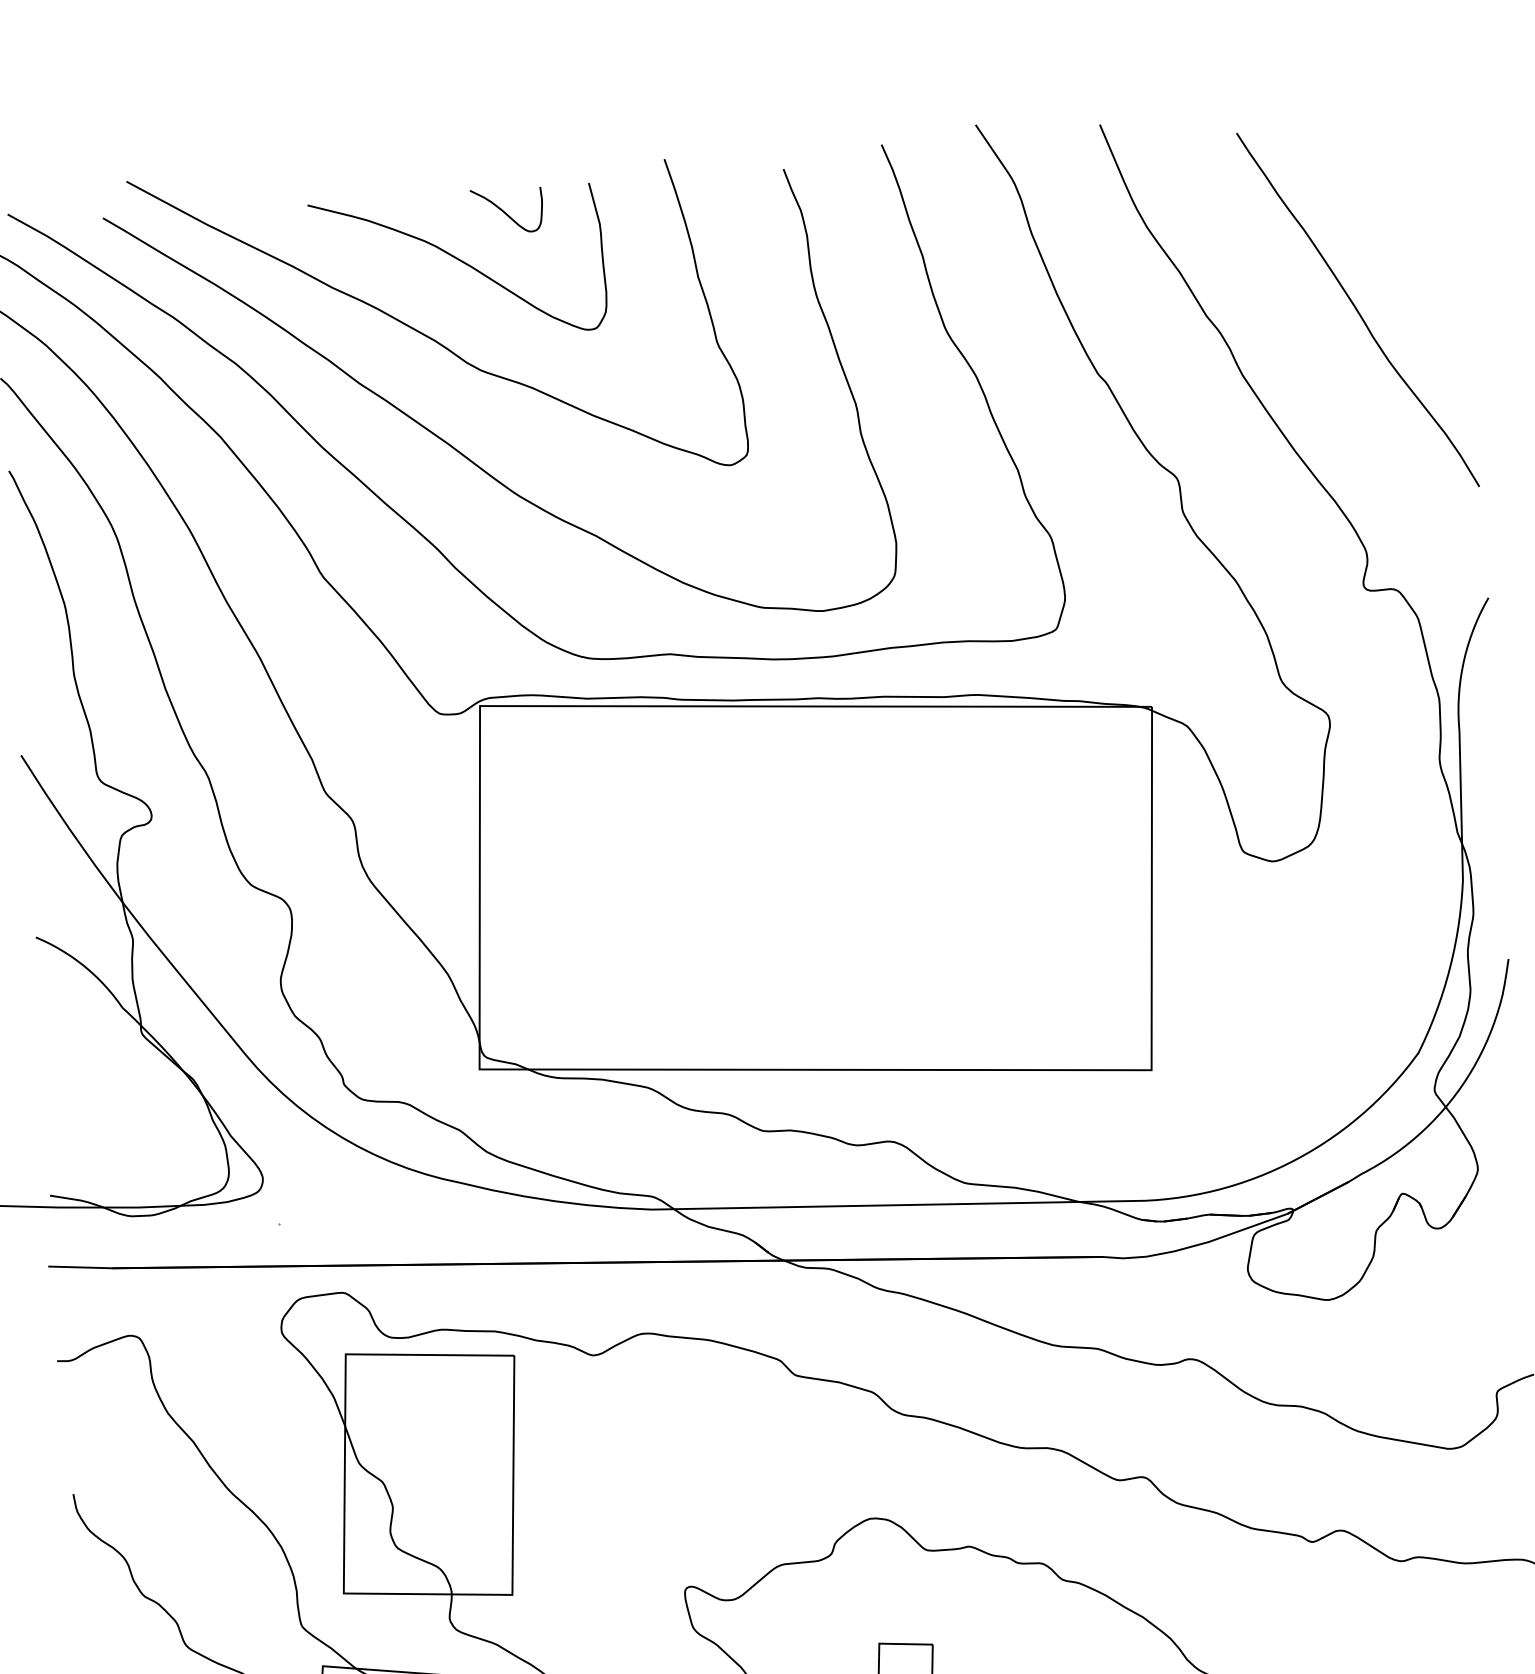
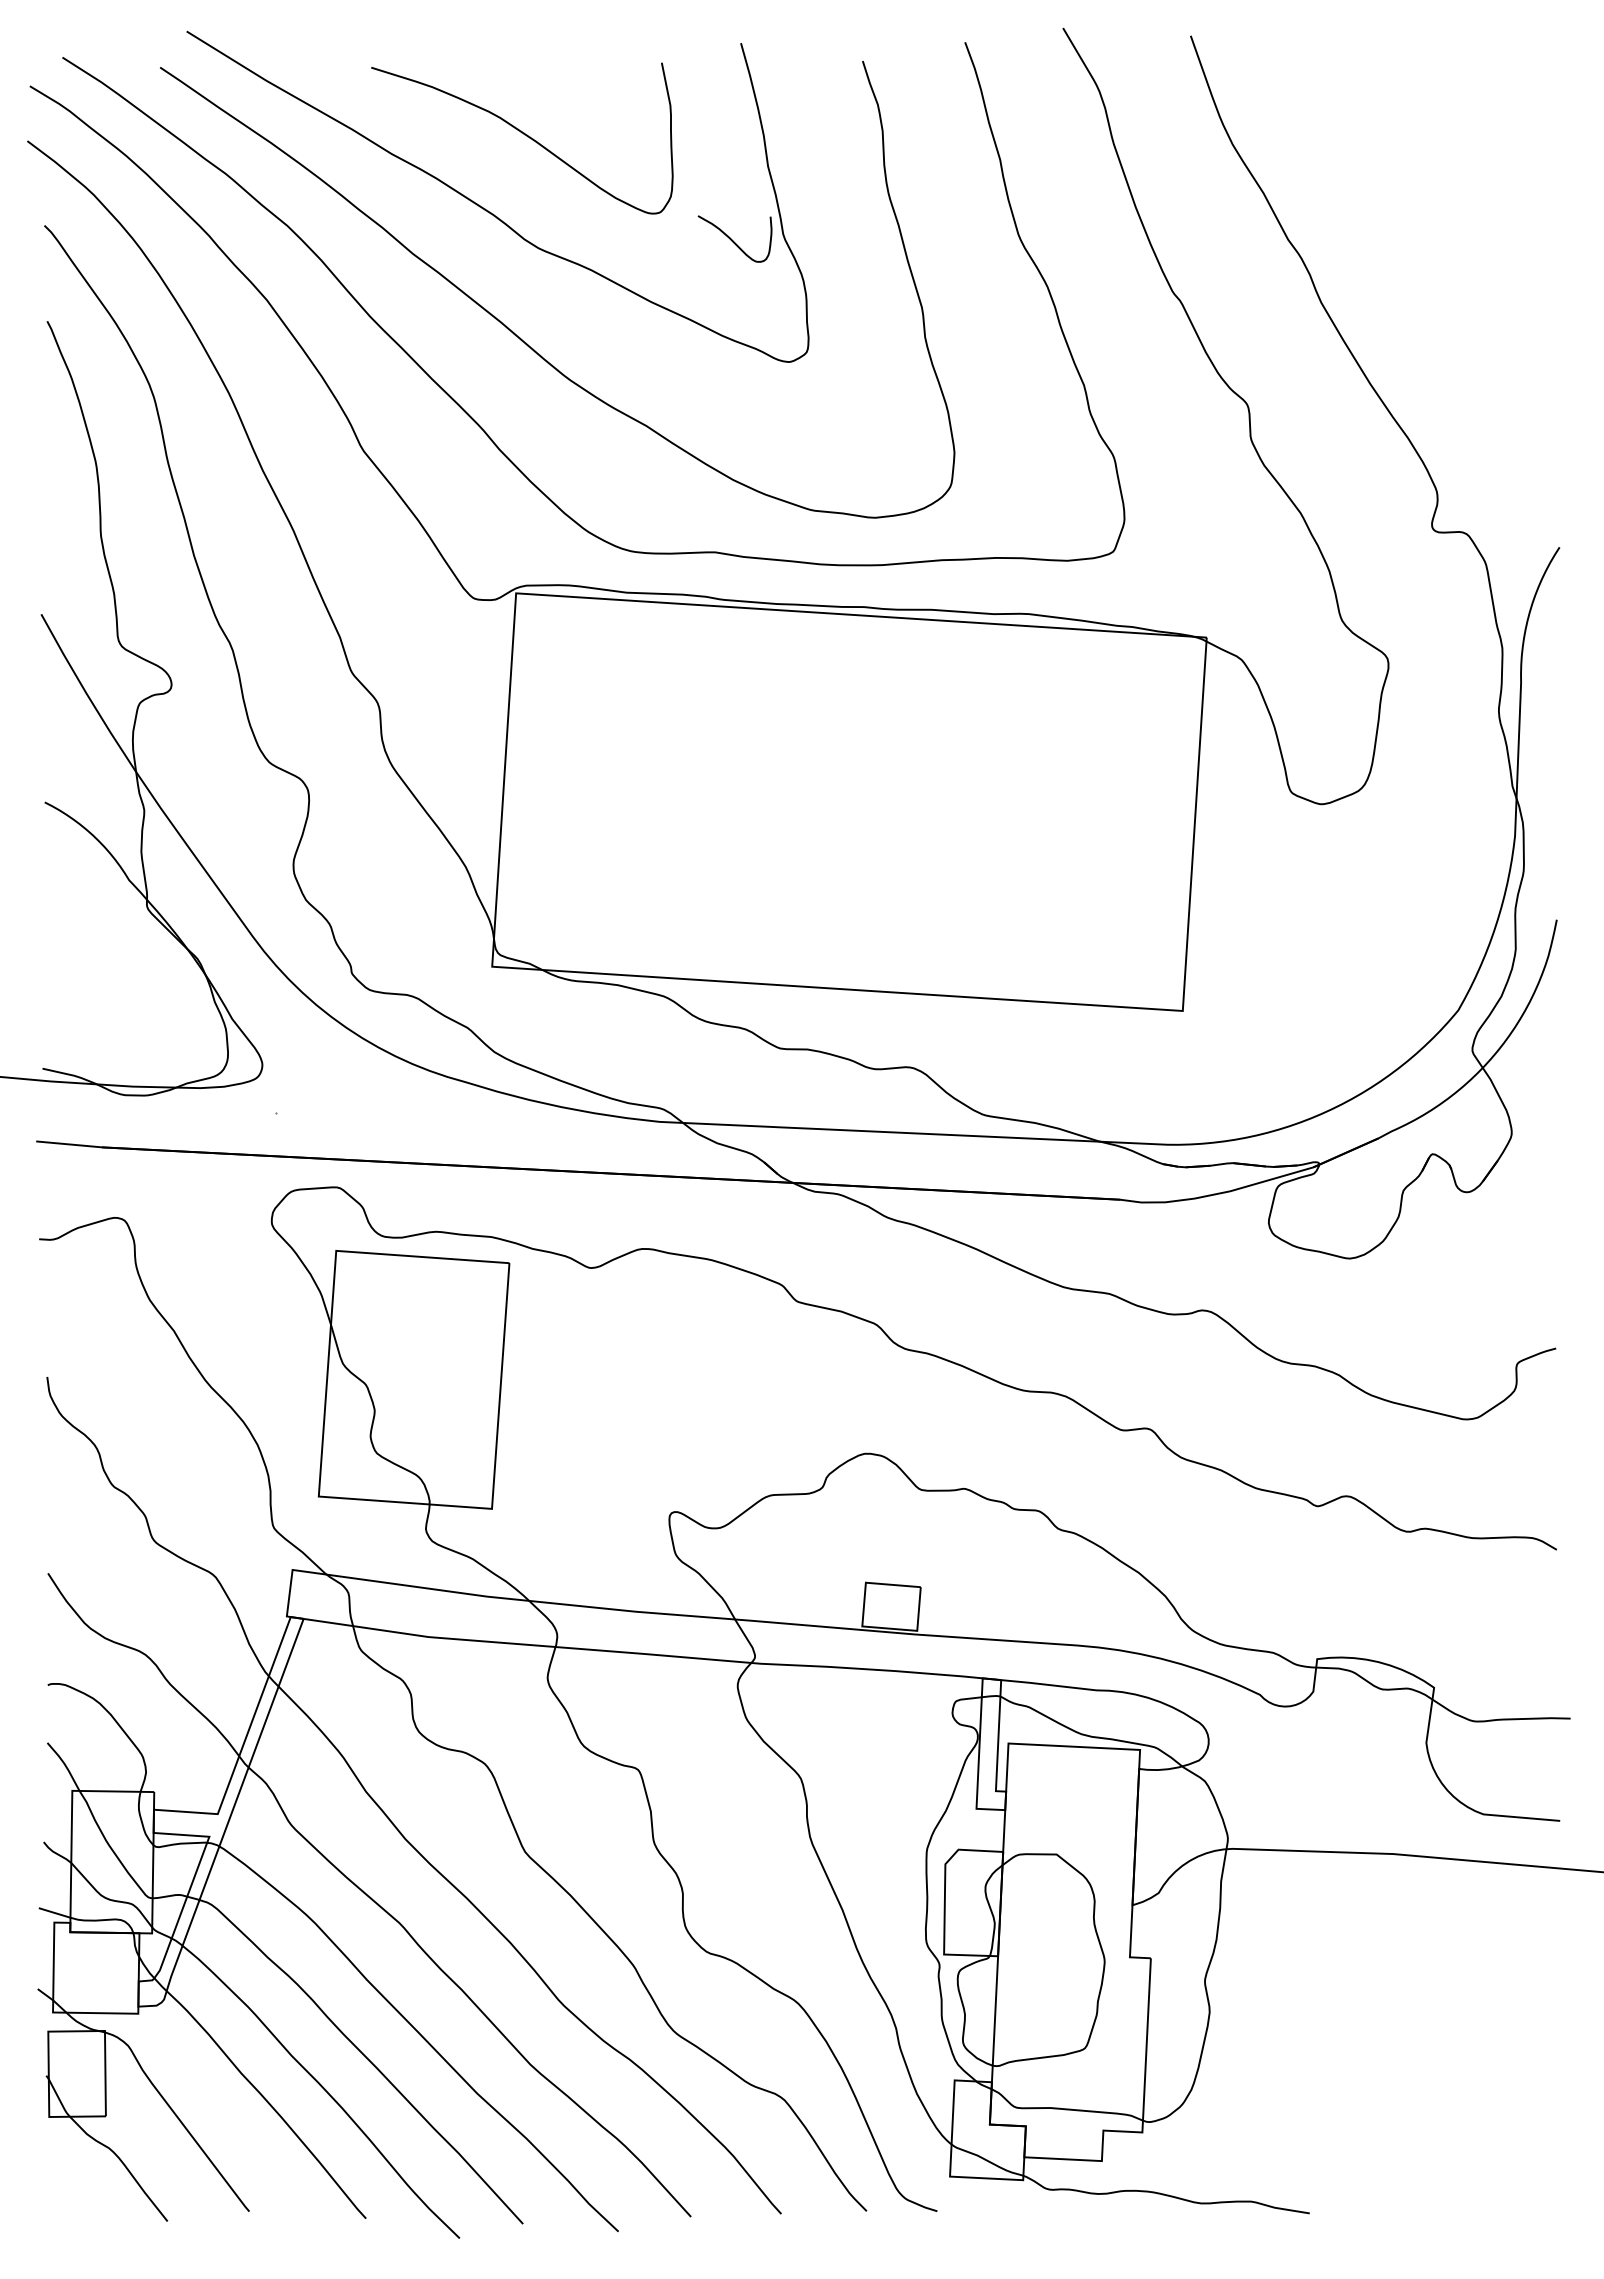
curve: (504, 211) -> (732, 239), moved
curve: (1357, 309) -> (1443, 242), removed

